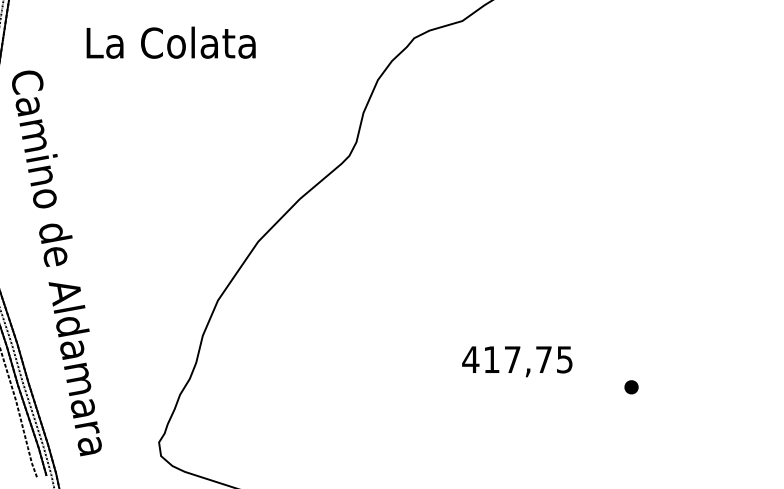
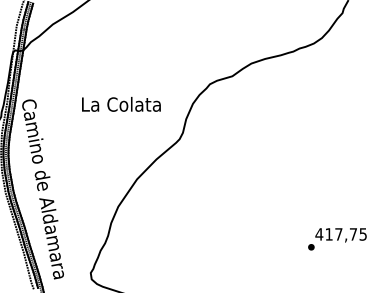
text: (171, 42) -> (121, 104), moved
text: (516, 362) -> (340, 235), moved

